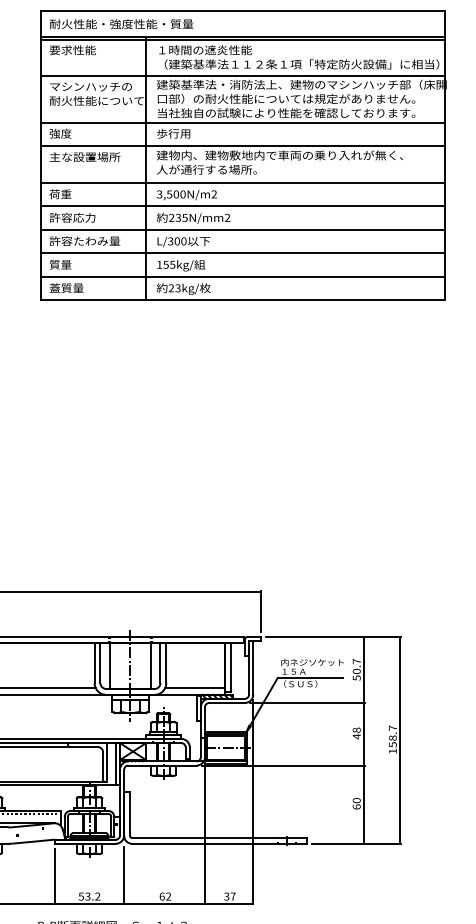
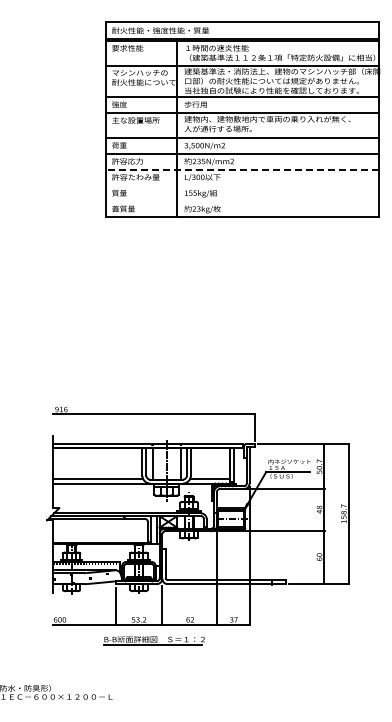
line: (242, 229) -> (242, 169), solid -> dashed
line: (242, 253) -> (242, 185), removed
line: (242, 277) -> (242, 201), removed

